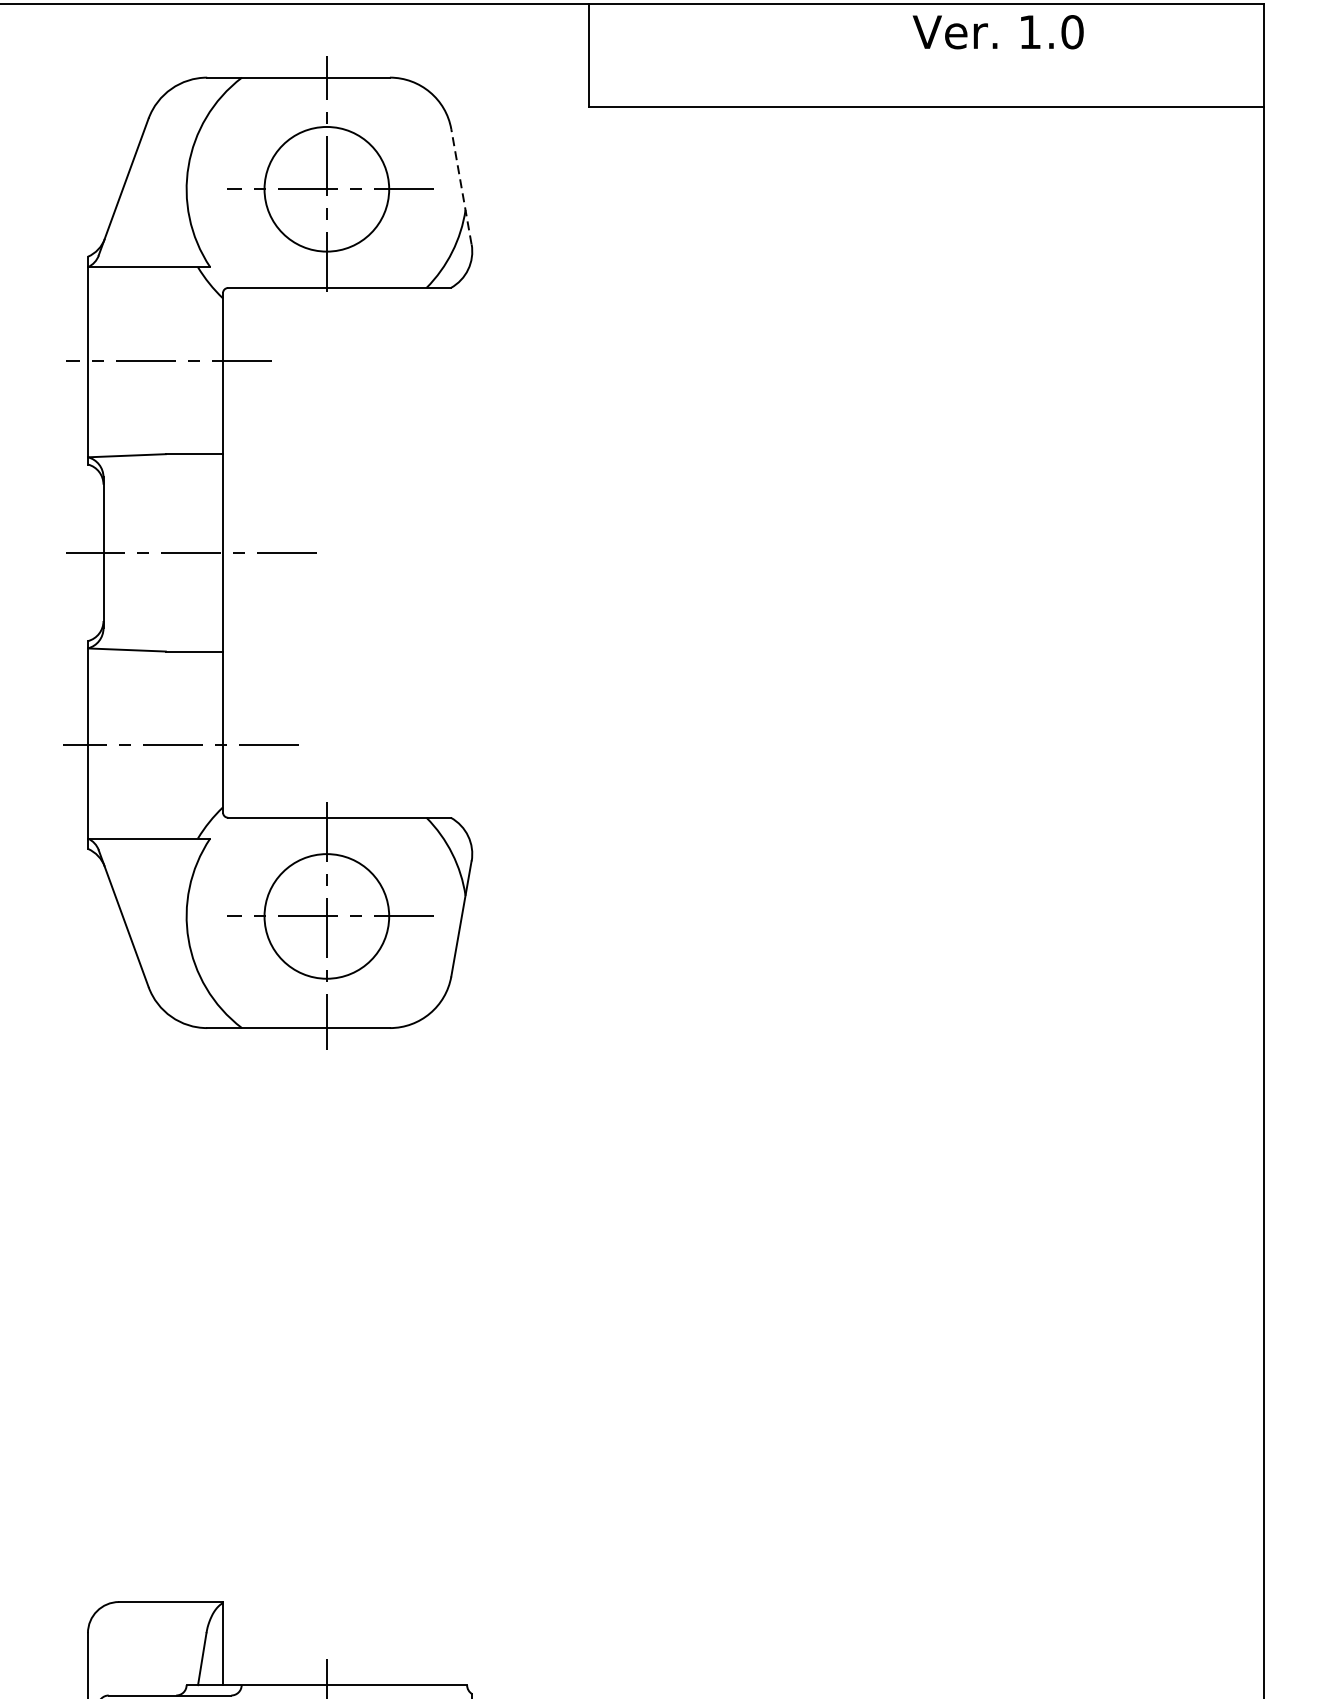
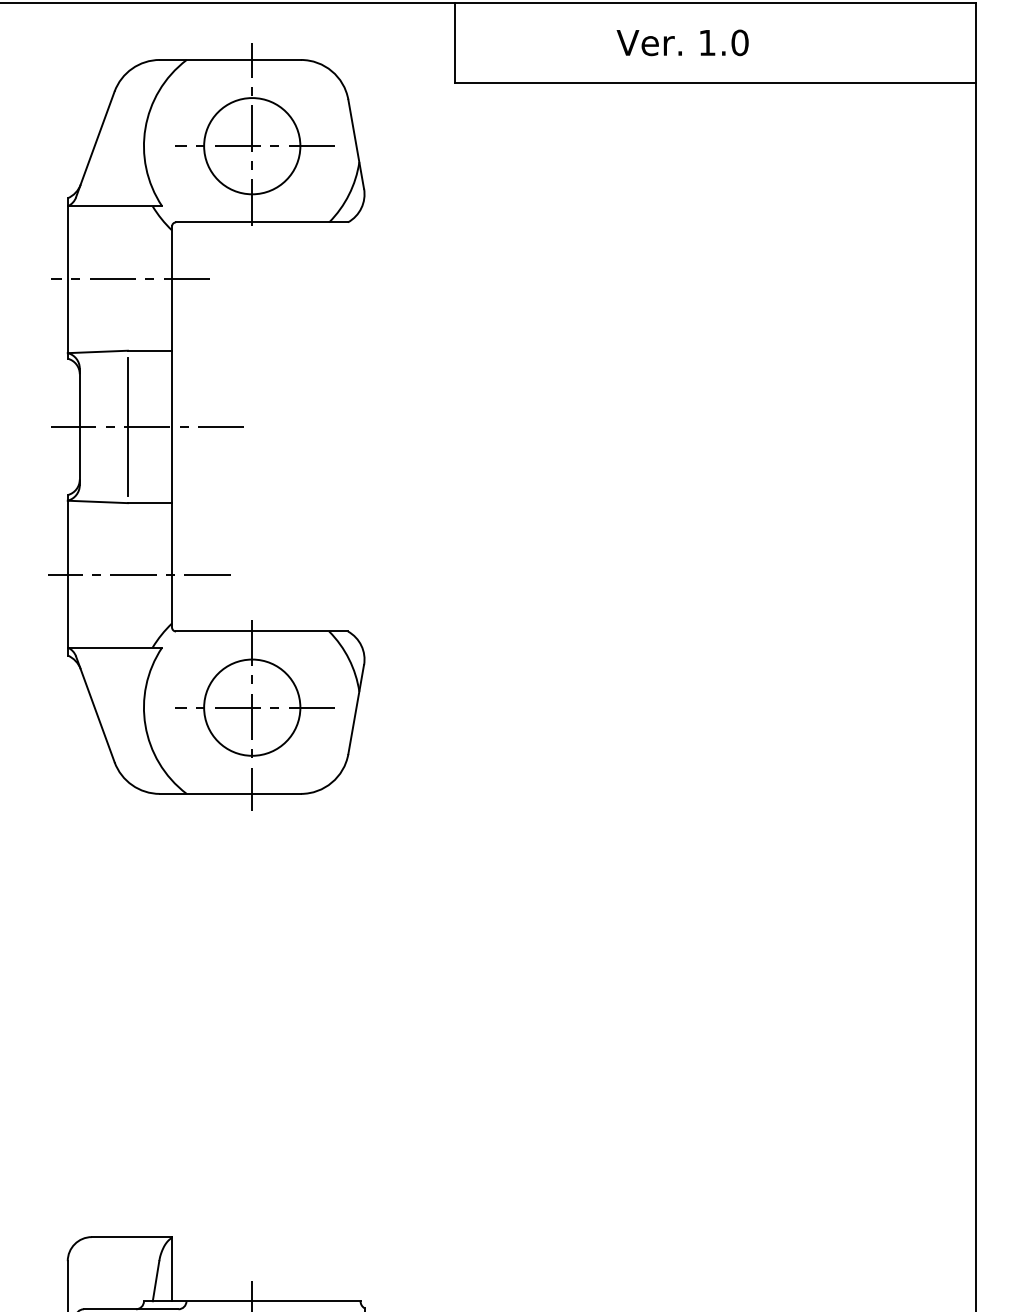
text: (997, 31) -> (682, 42), moved
line: (461, 185) -> (356, 143), dashed -> solid
line: (165, 552) -> (127, 426), added

